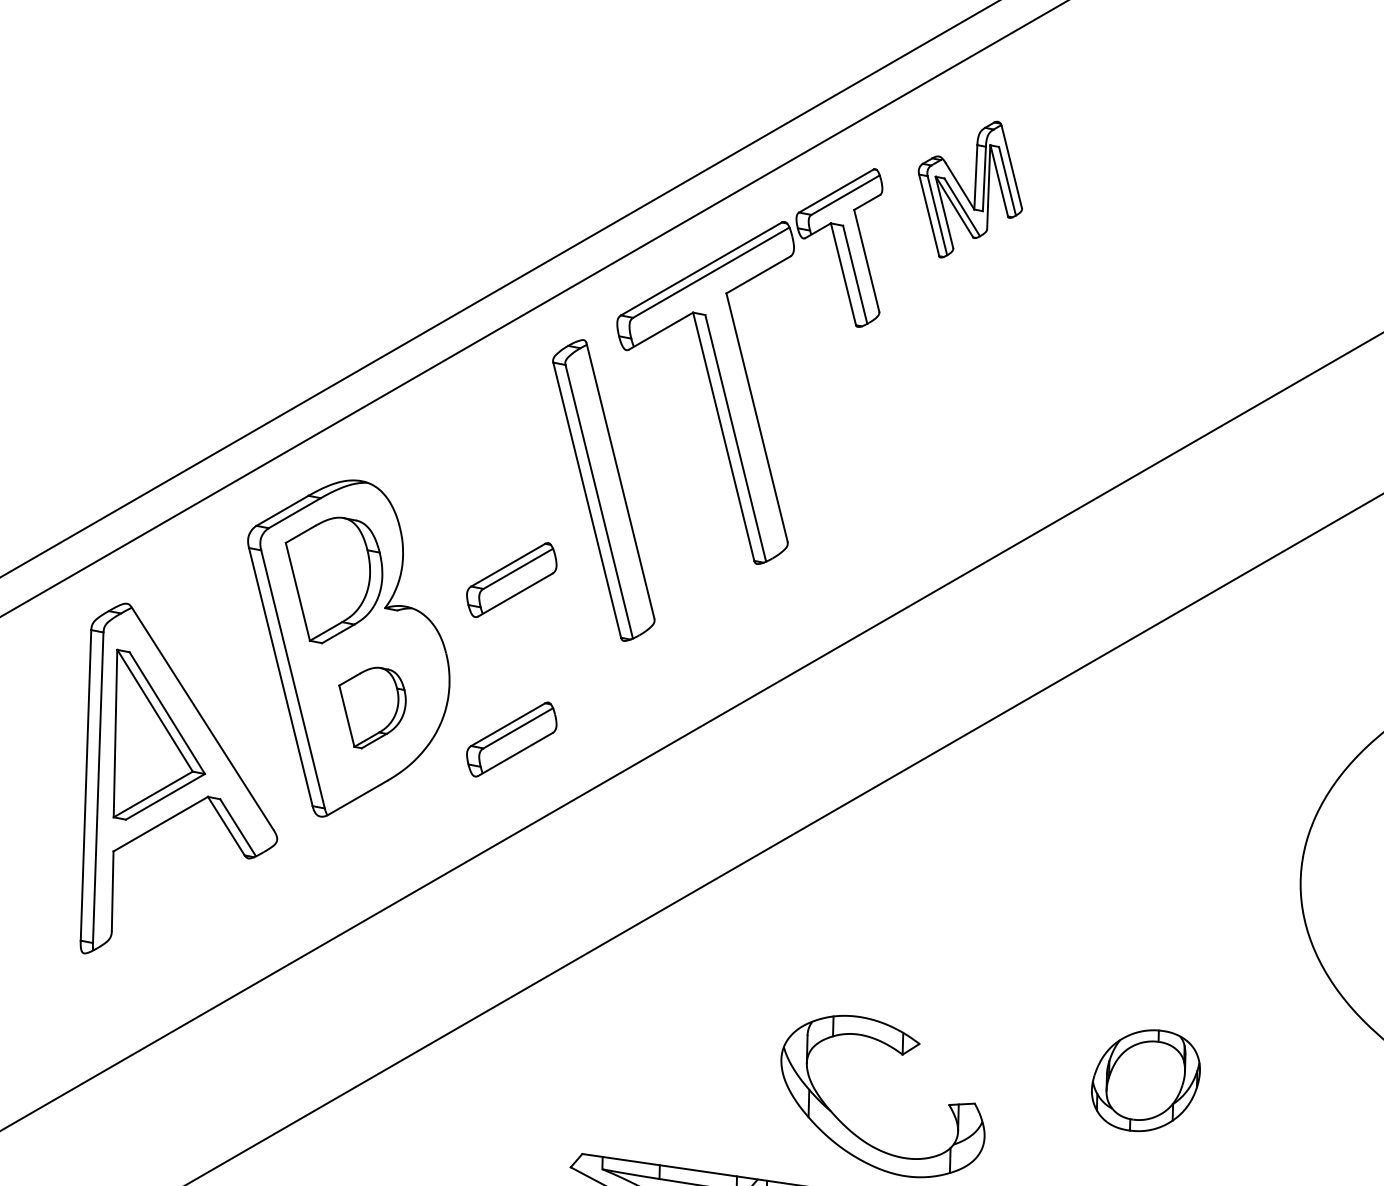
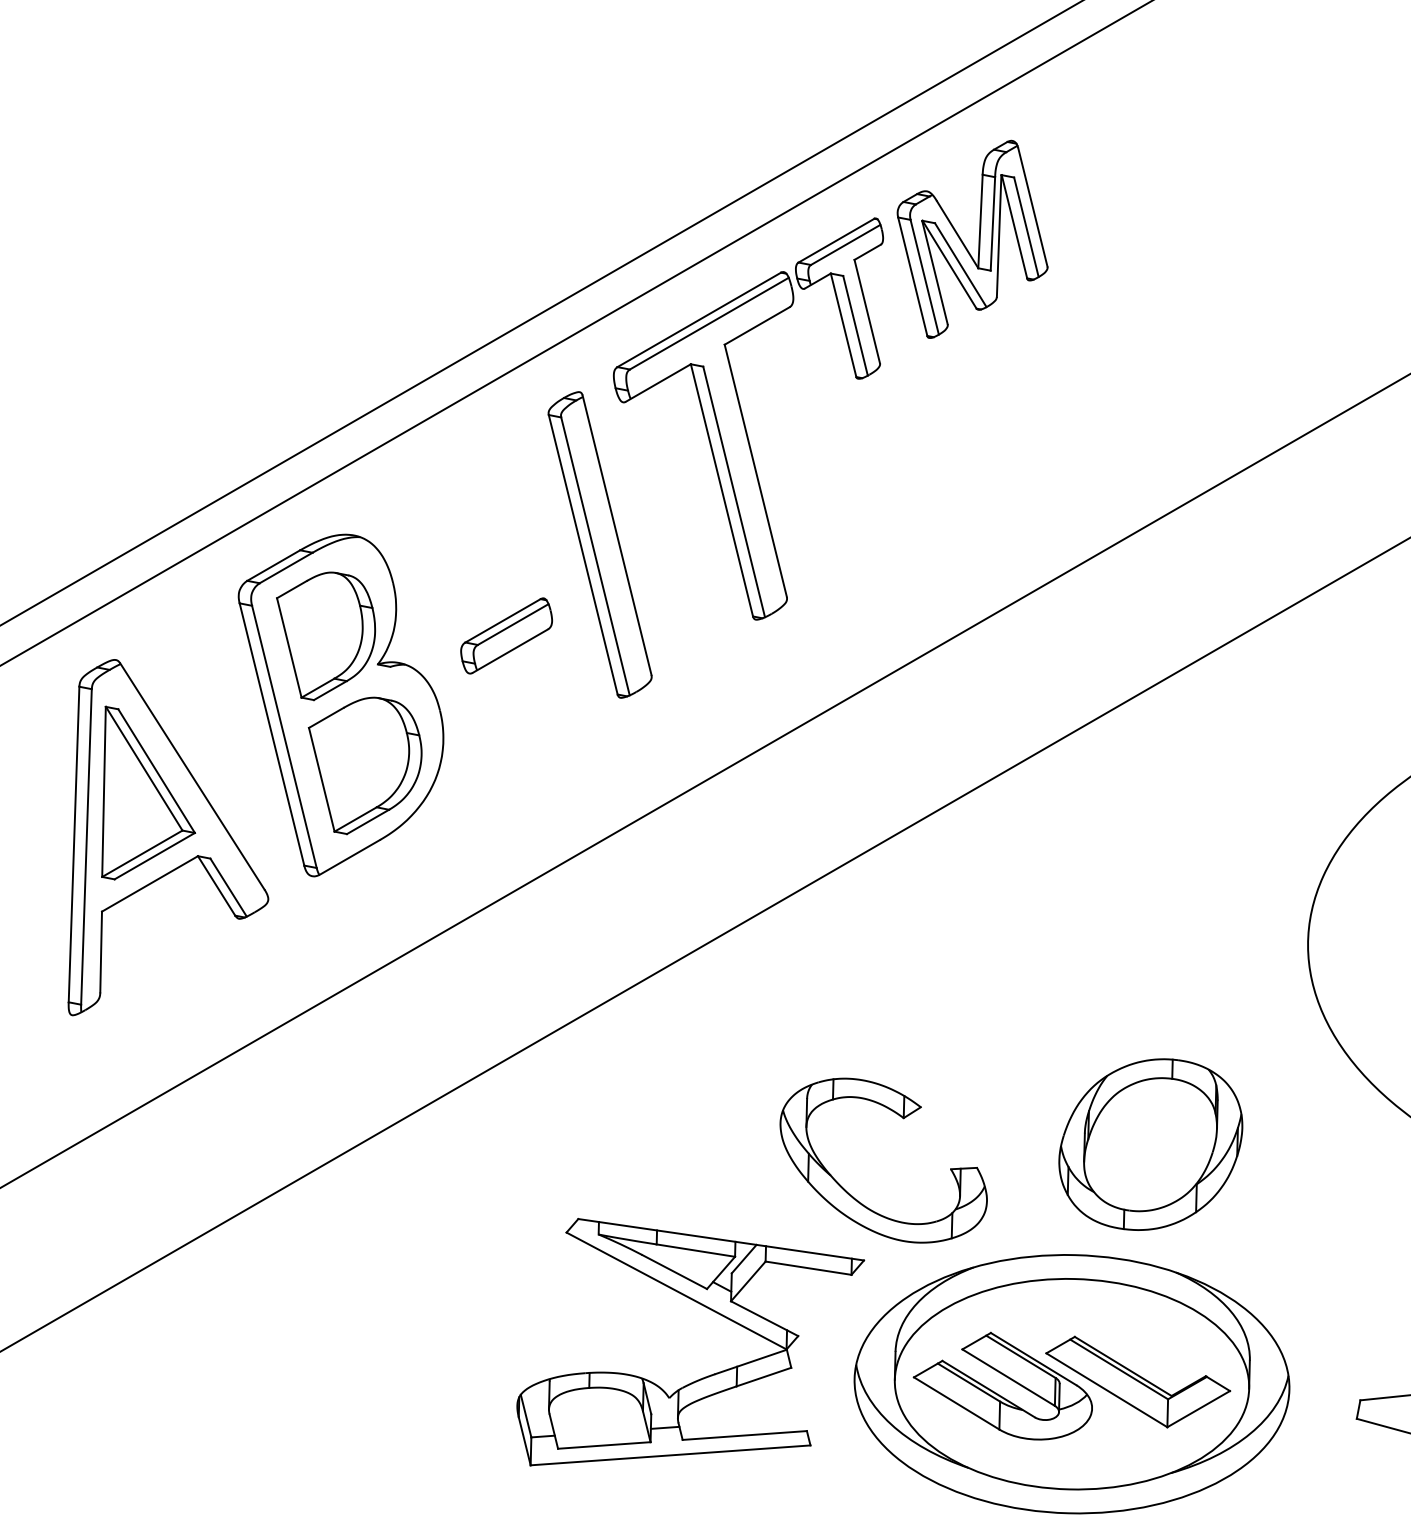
part: (970, 188) -> (972, 238), size x1.43
part: (371, 707) -> (364, 765), size x1.67
part: (511, 739) -> (506, 797), removed
part: (1145, 1080) -> (1150, 1144), size x1.67

